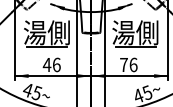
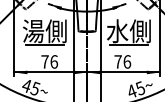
text: (123, 32) -> (117, 31), 湯側 -> 水側
text: (46, 64) -> (44, 61), 46 -> 76

